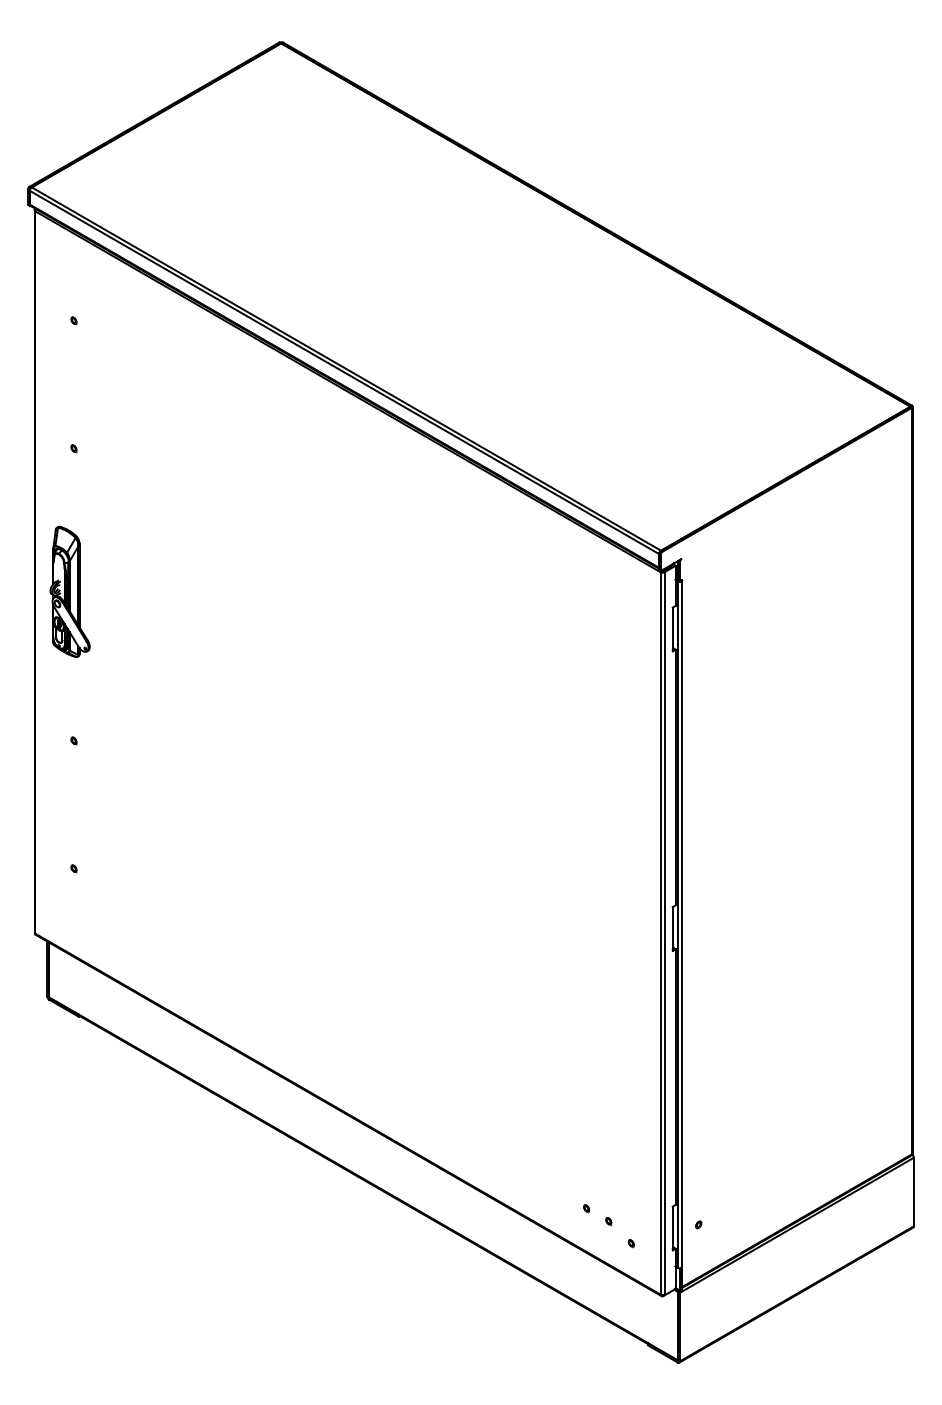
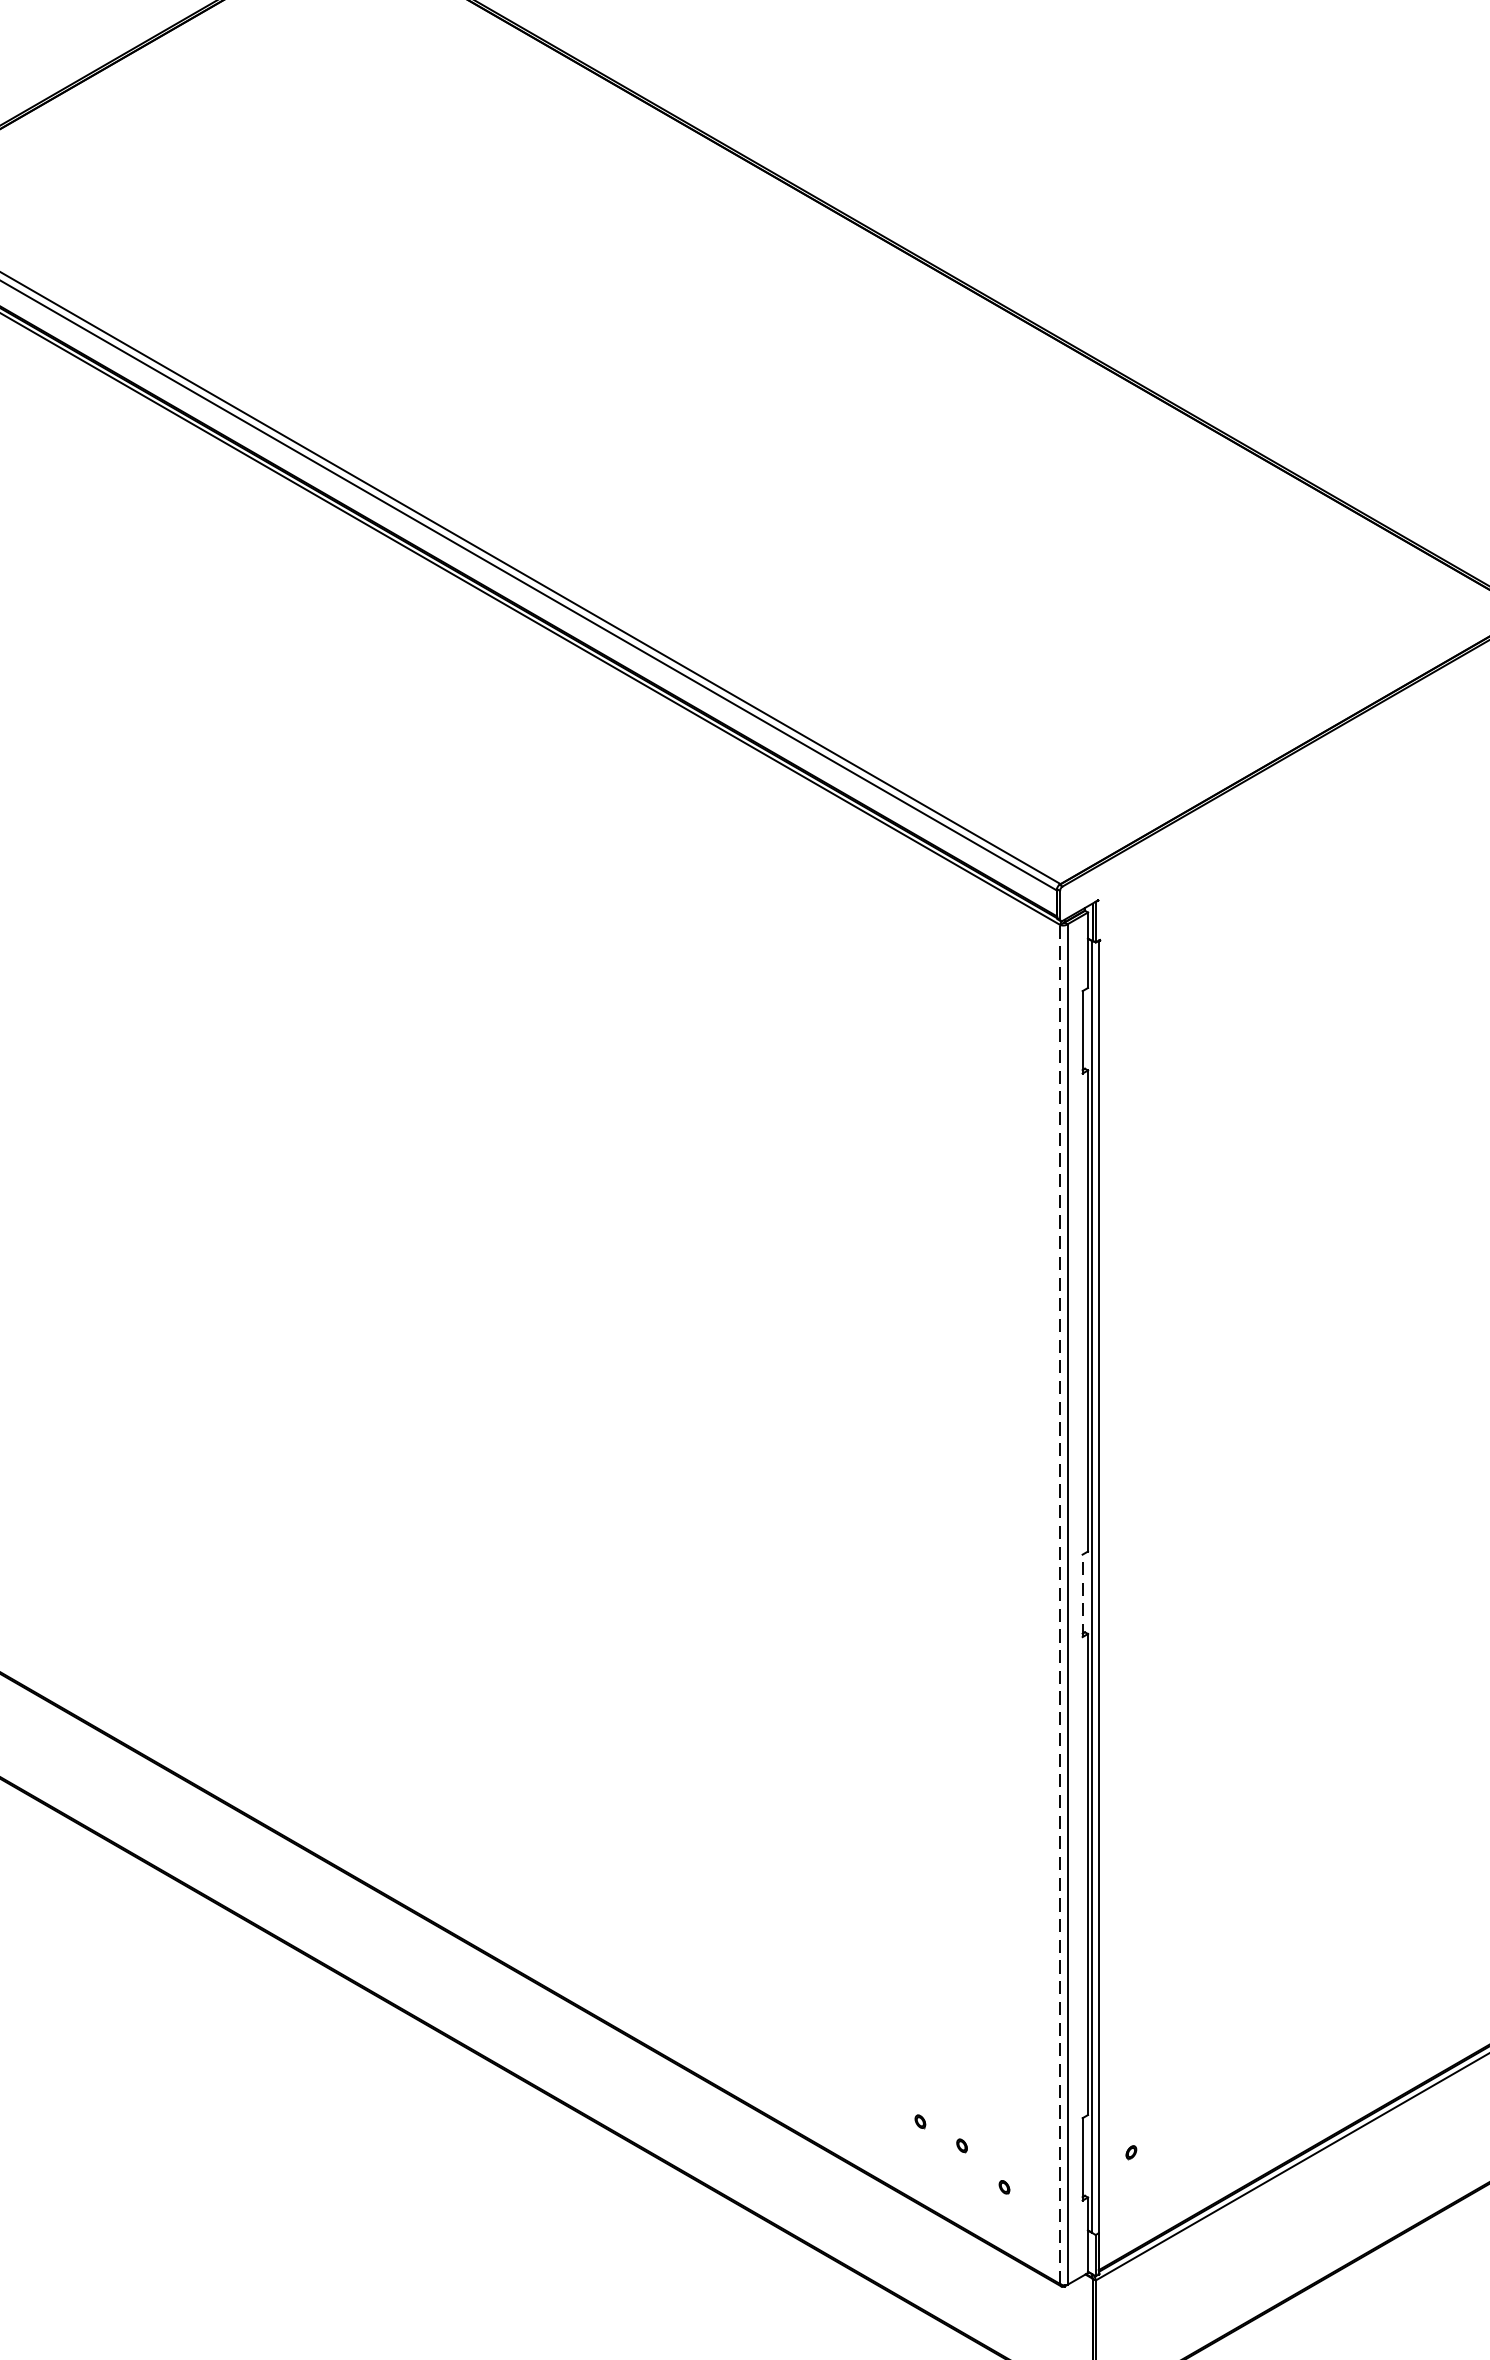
line: (672, 929) -> (1082, 1596), solid -> dashed
line: (660, 933) -> (1059, 1604), solid -> dashed

